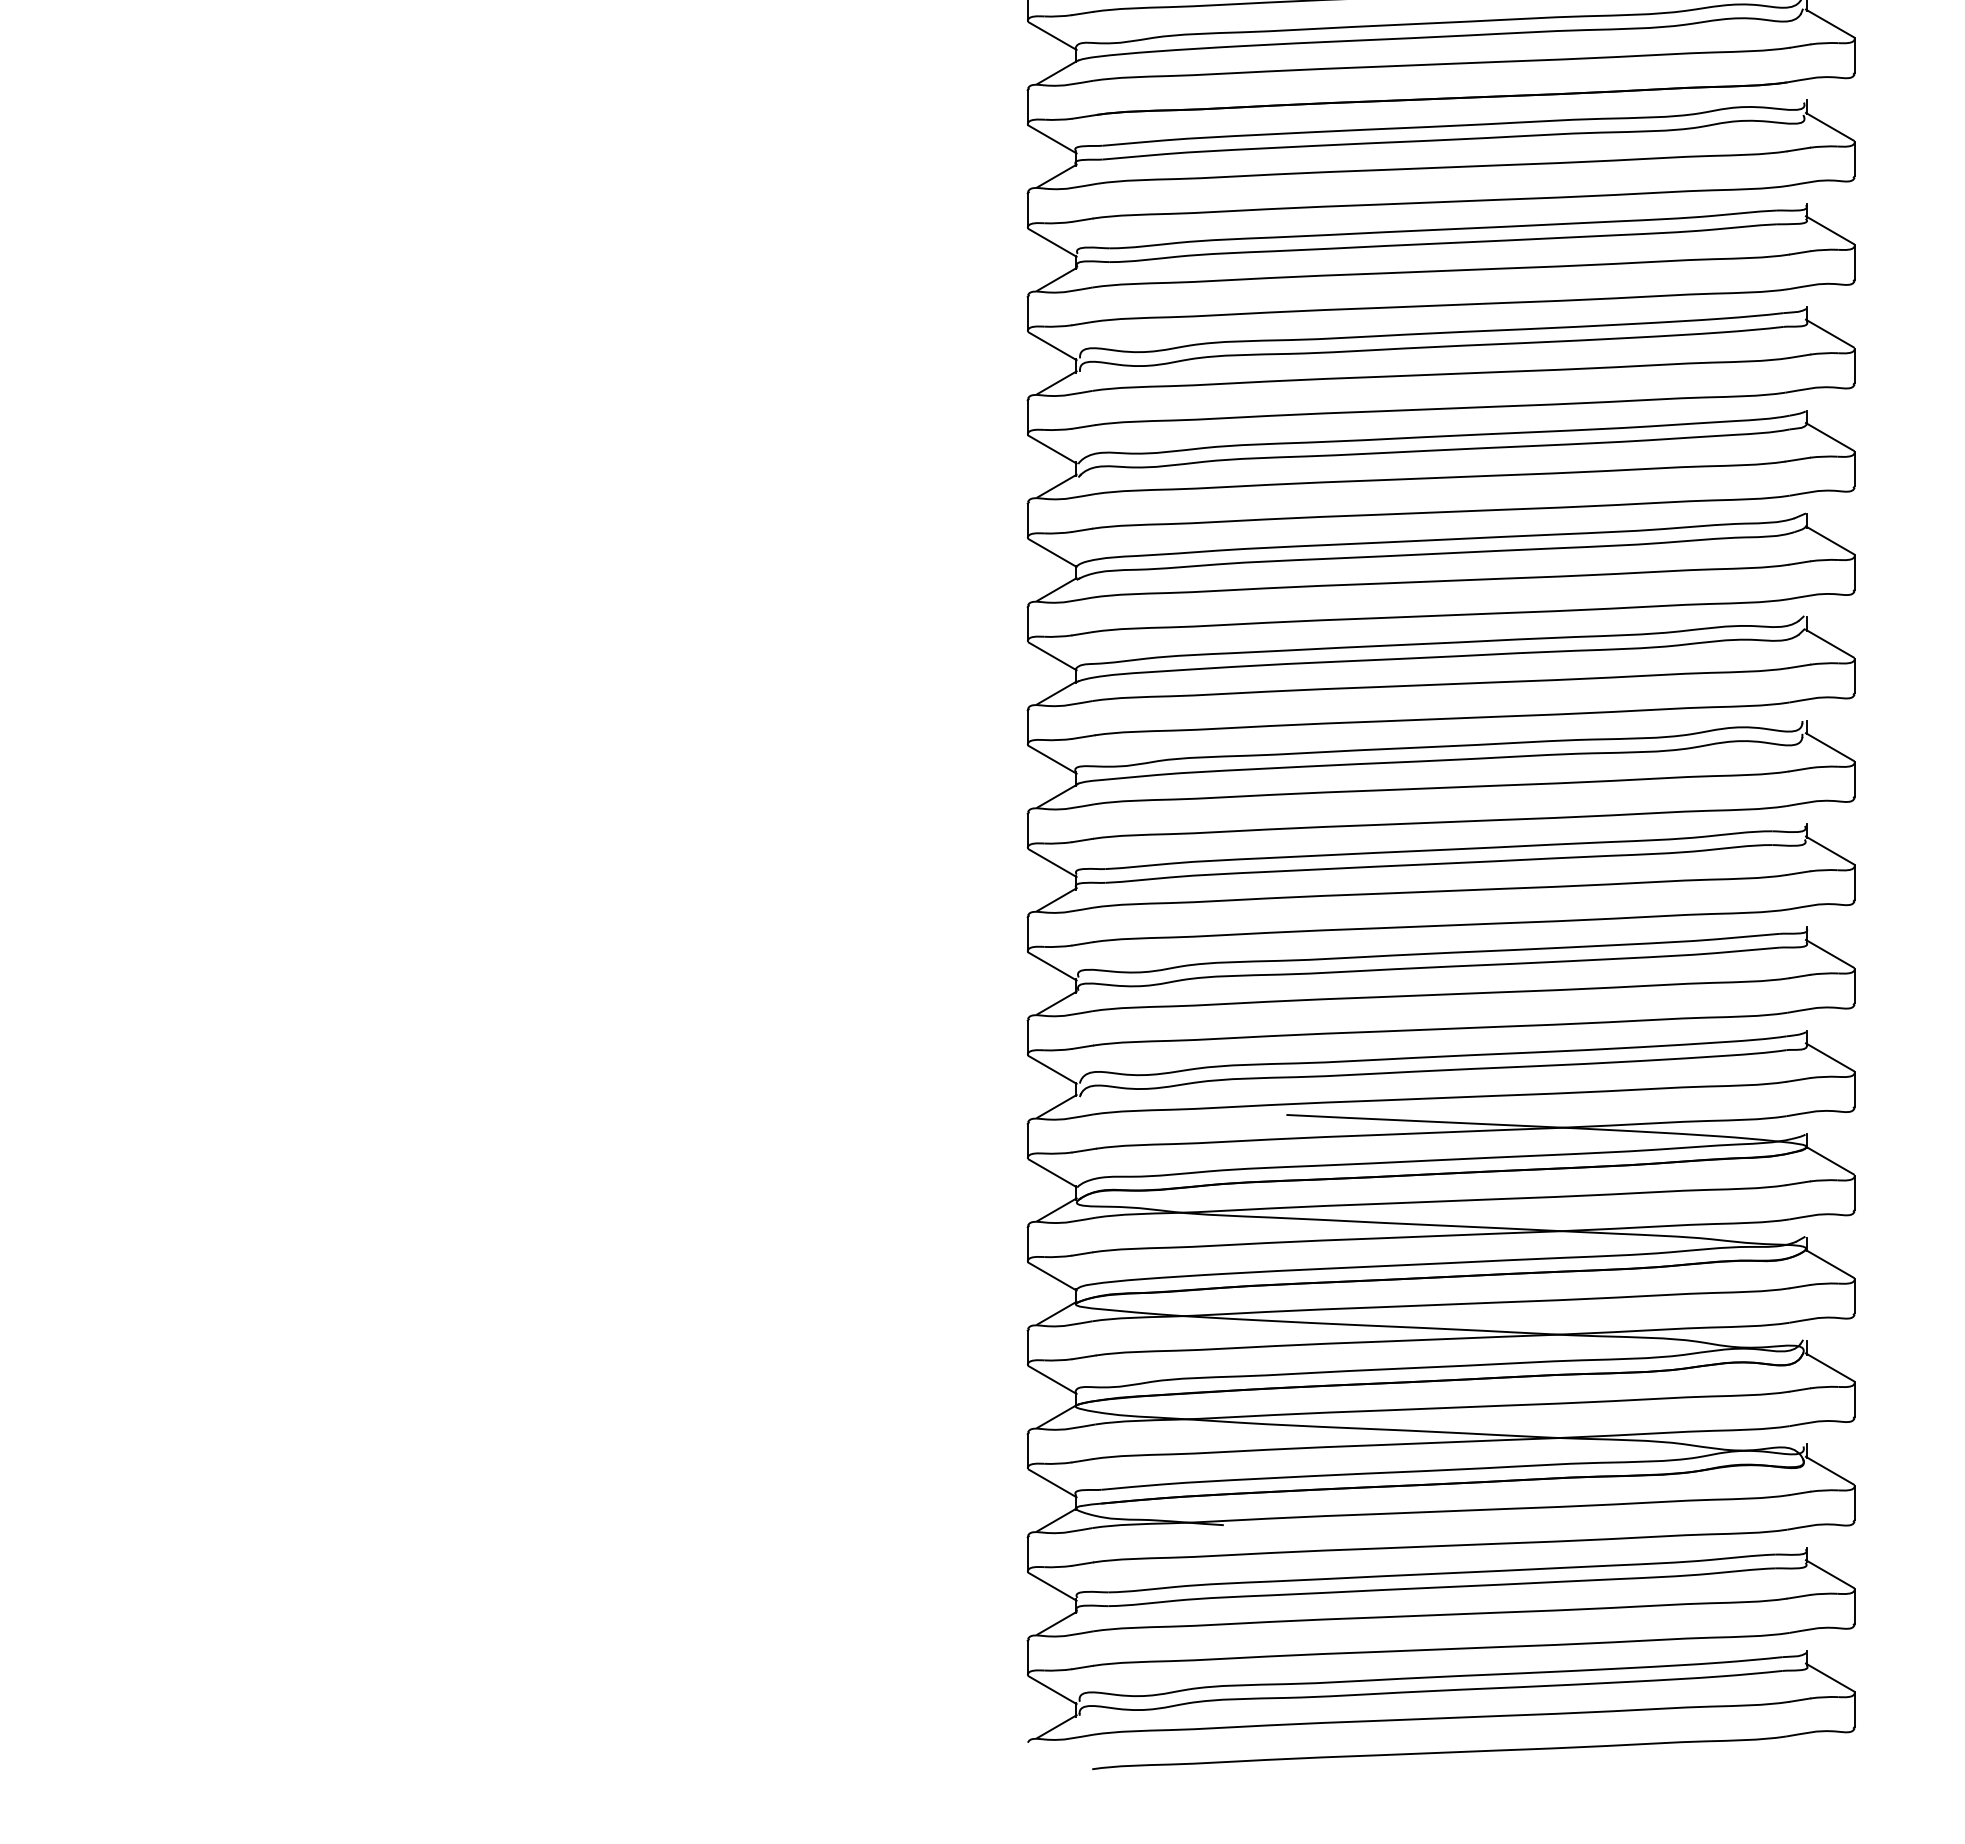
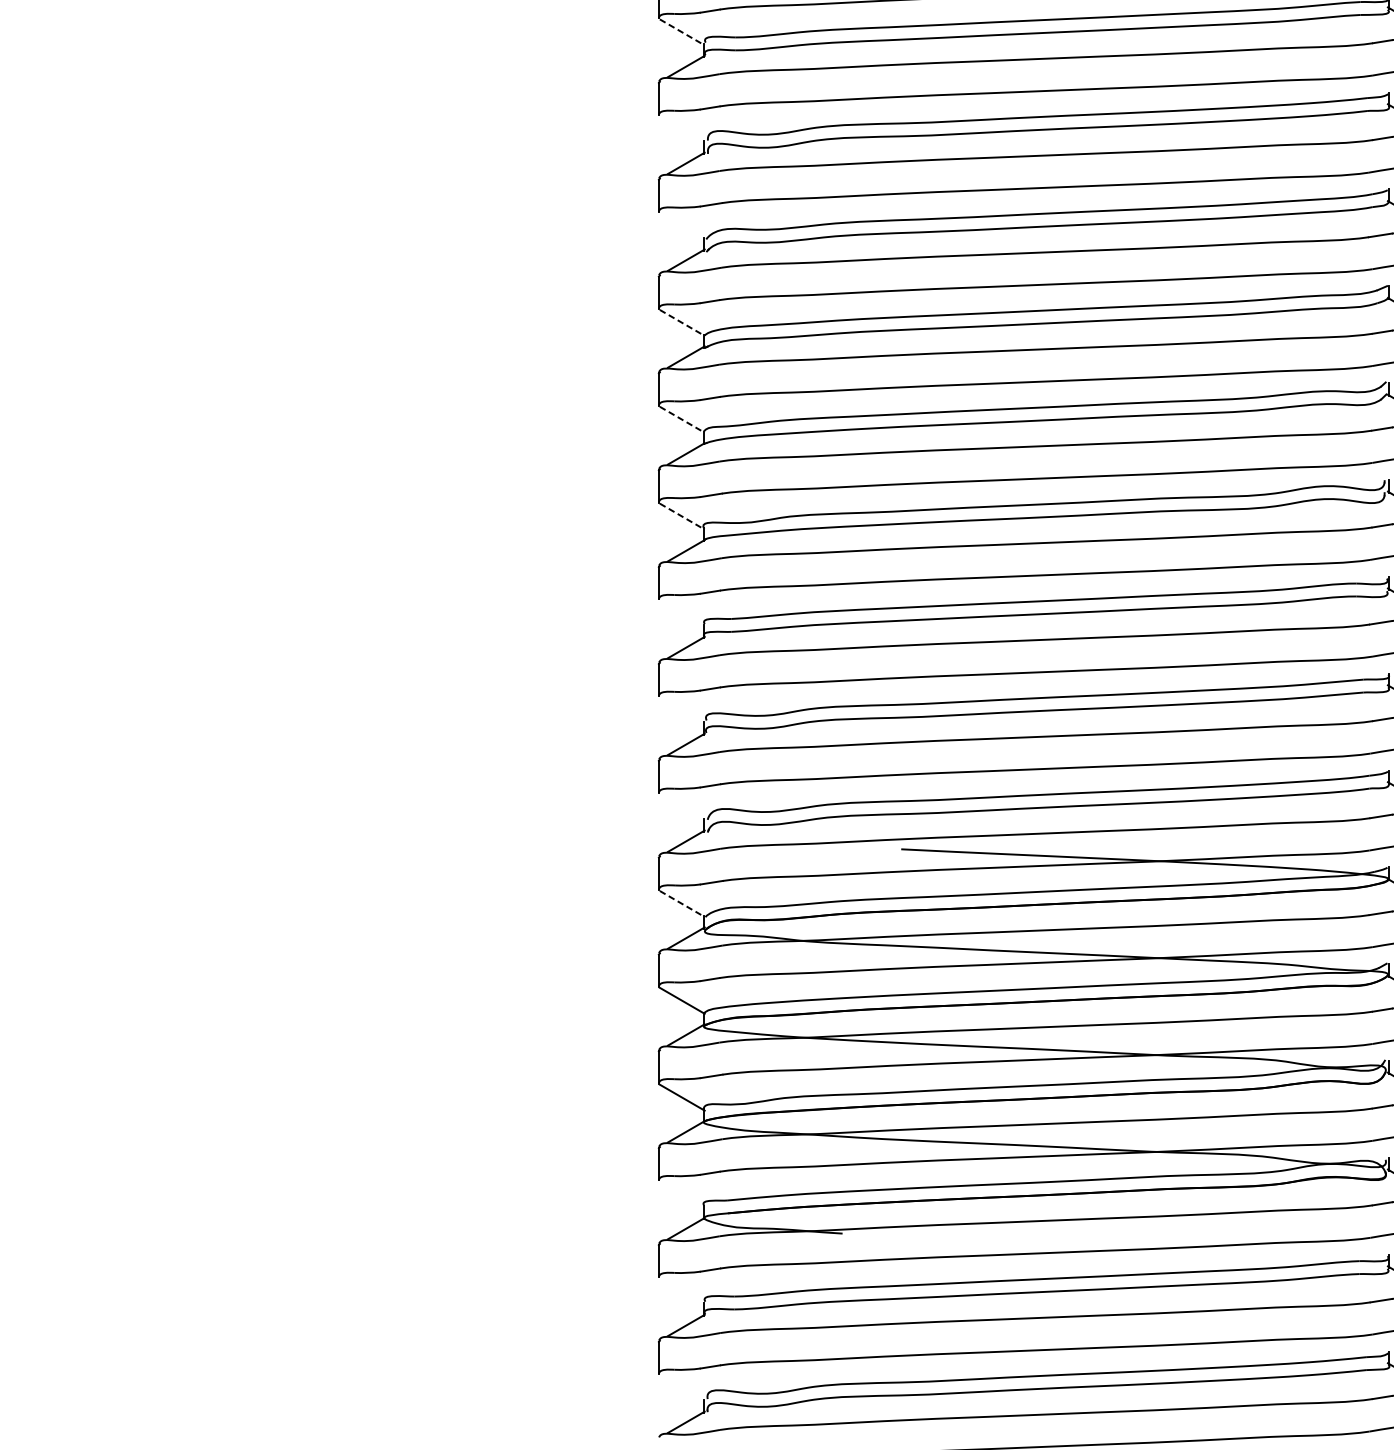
line: (1052, 242) -> (682, 31), solid -> dashed
line: (1052, 346) -> (682, 129), removed
line: (1052, 449) -> (682, 225), removed
line: (1052, 553) -> (682, 323), solid -> dashed
line: (1052, 656) -> (682, 419), solid -> dashed
line: (1052, 759) -> (682, 516), solid -> dashed
line: (1052, 863) -> (682, 613), removed
line: (1052, 966) -> (682, 710), removed
line: (1052, 1069) -> (682, 806), removed
line: (1052, 1173) -> (682, 904), solid -> dashed
line: (1052, 1483) -> (682, 1194), removed
line: (1052, 1586) -> (682, 1291), removed
line: (1052, 1690) -> (682, 1388), removed

